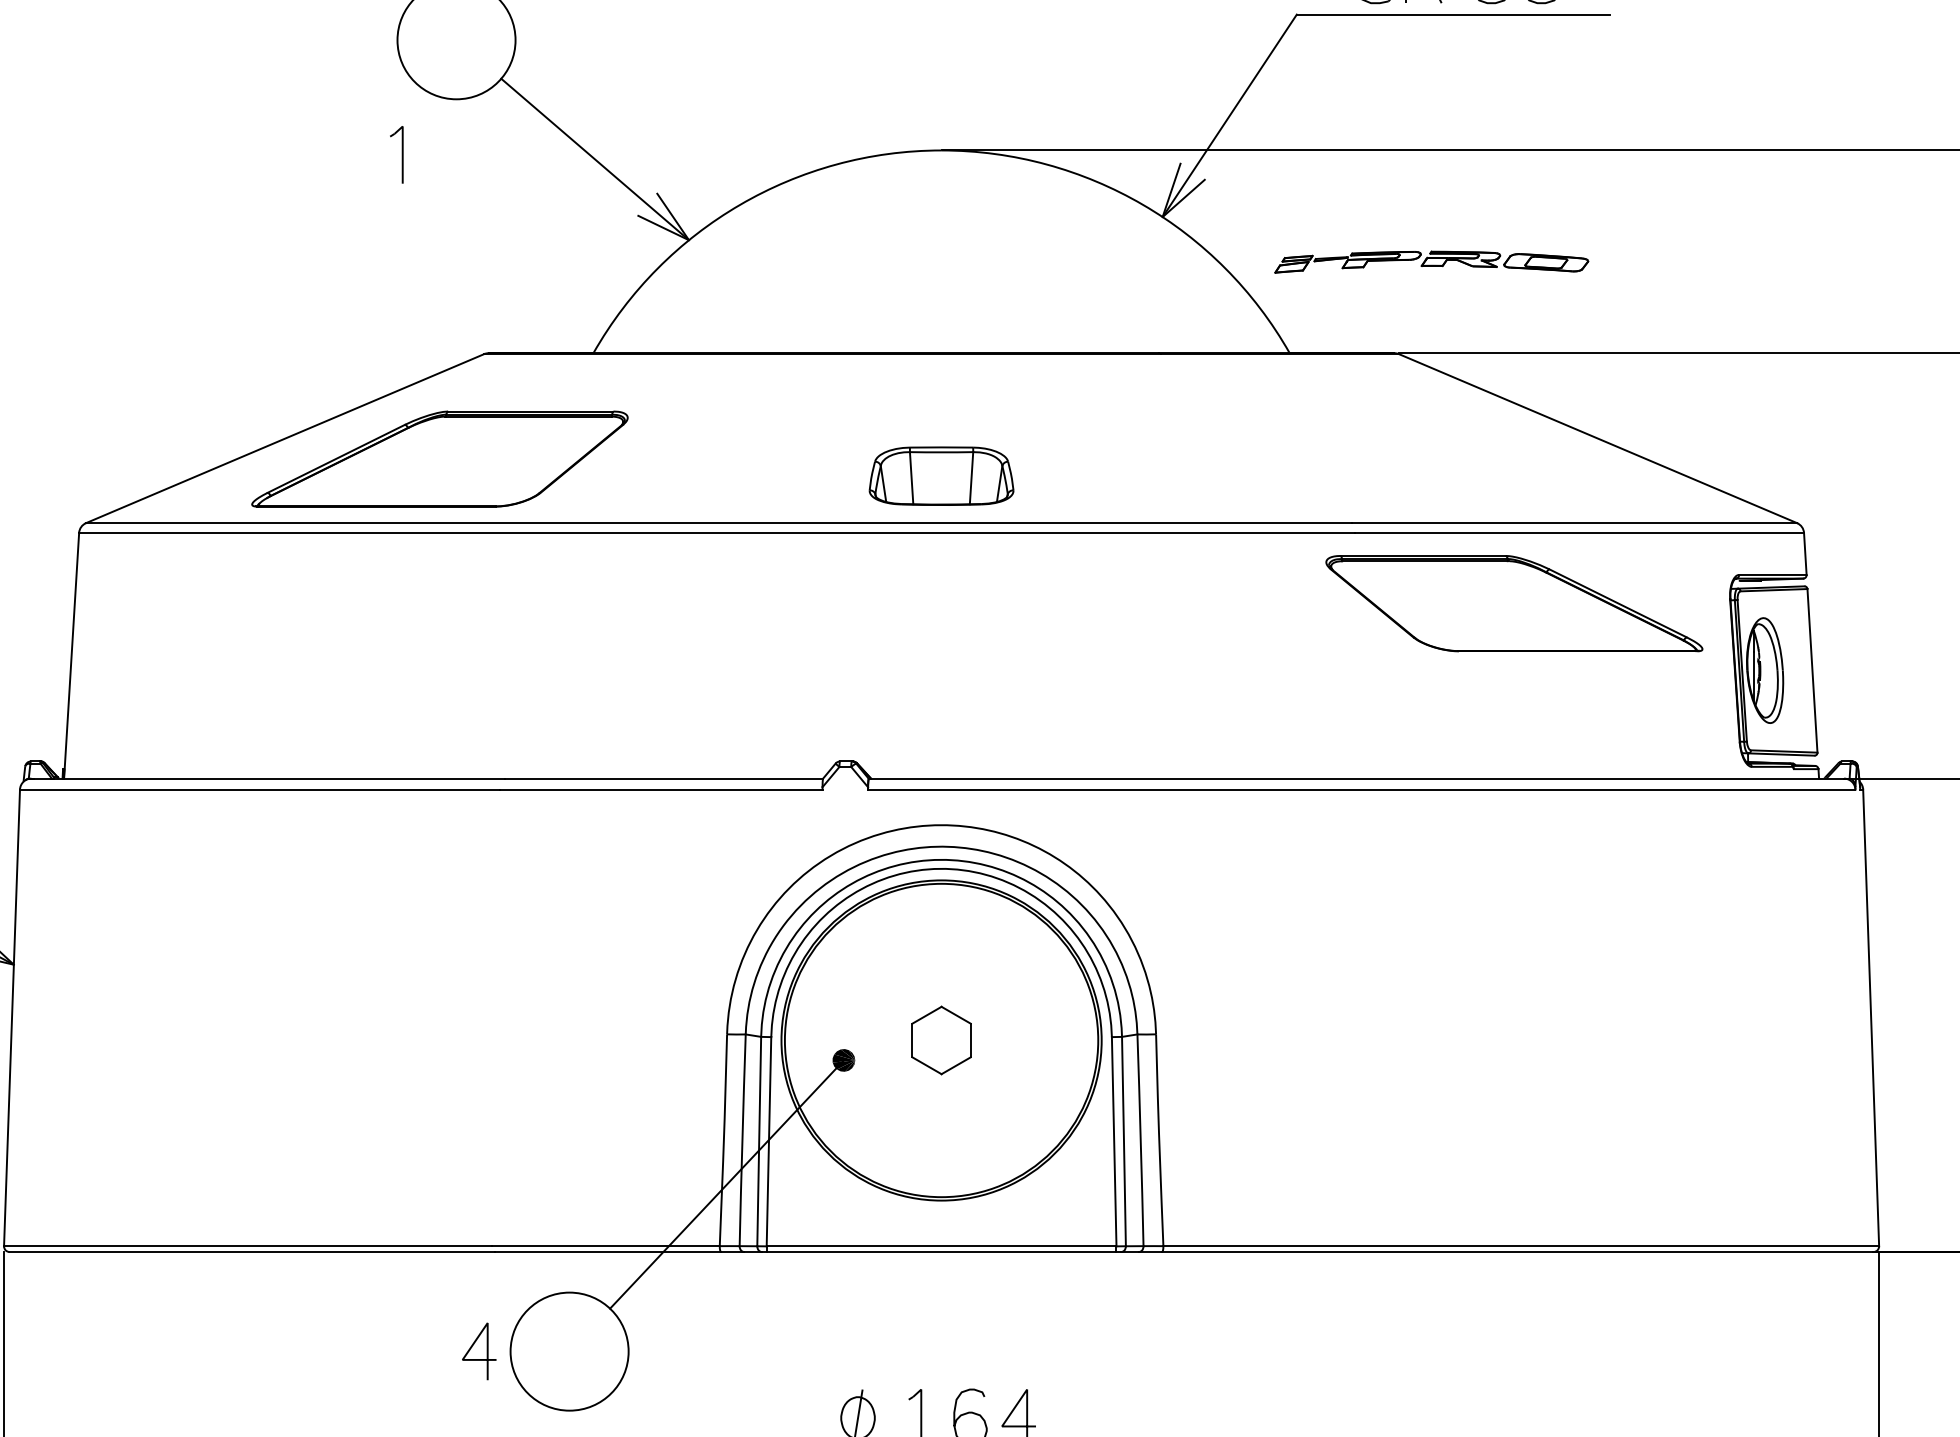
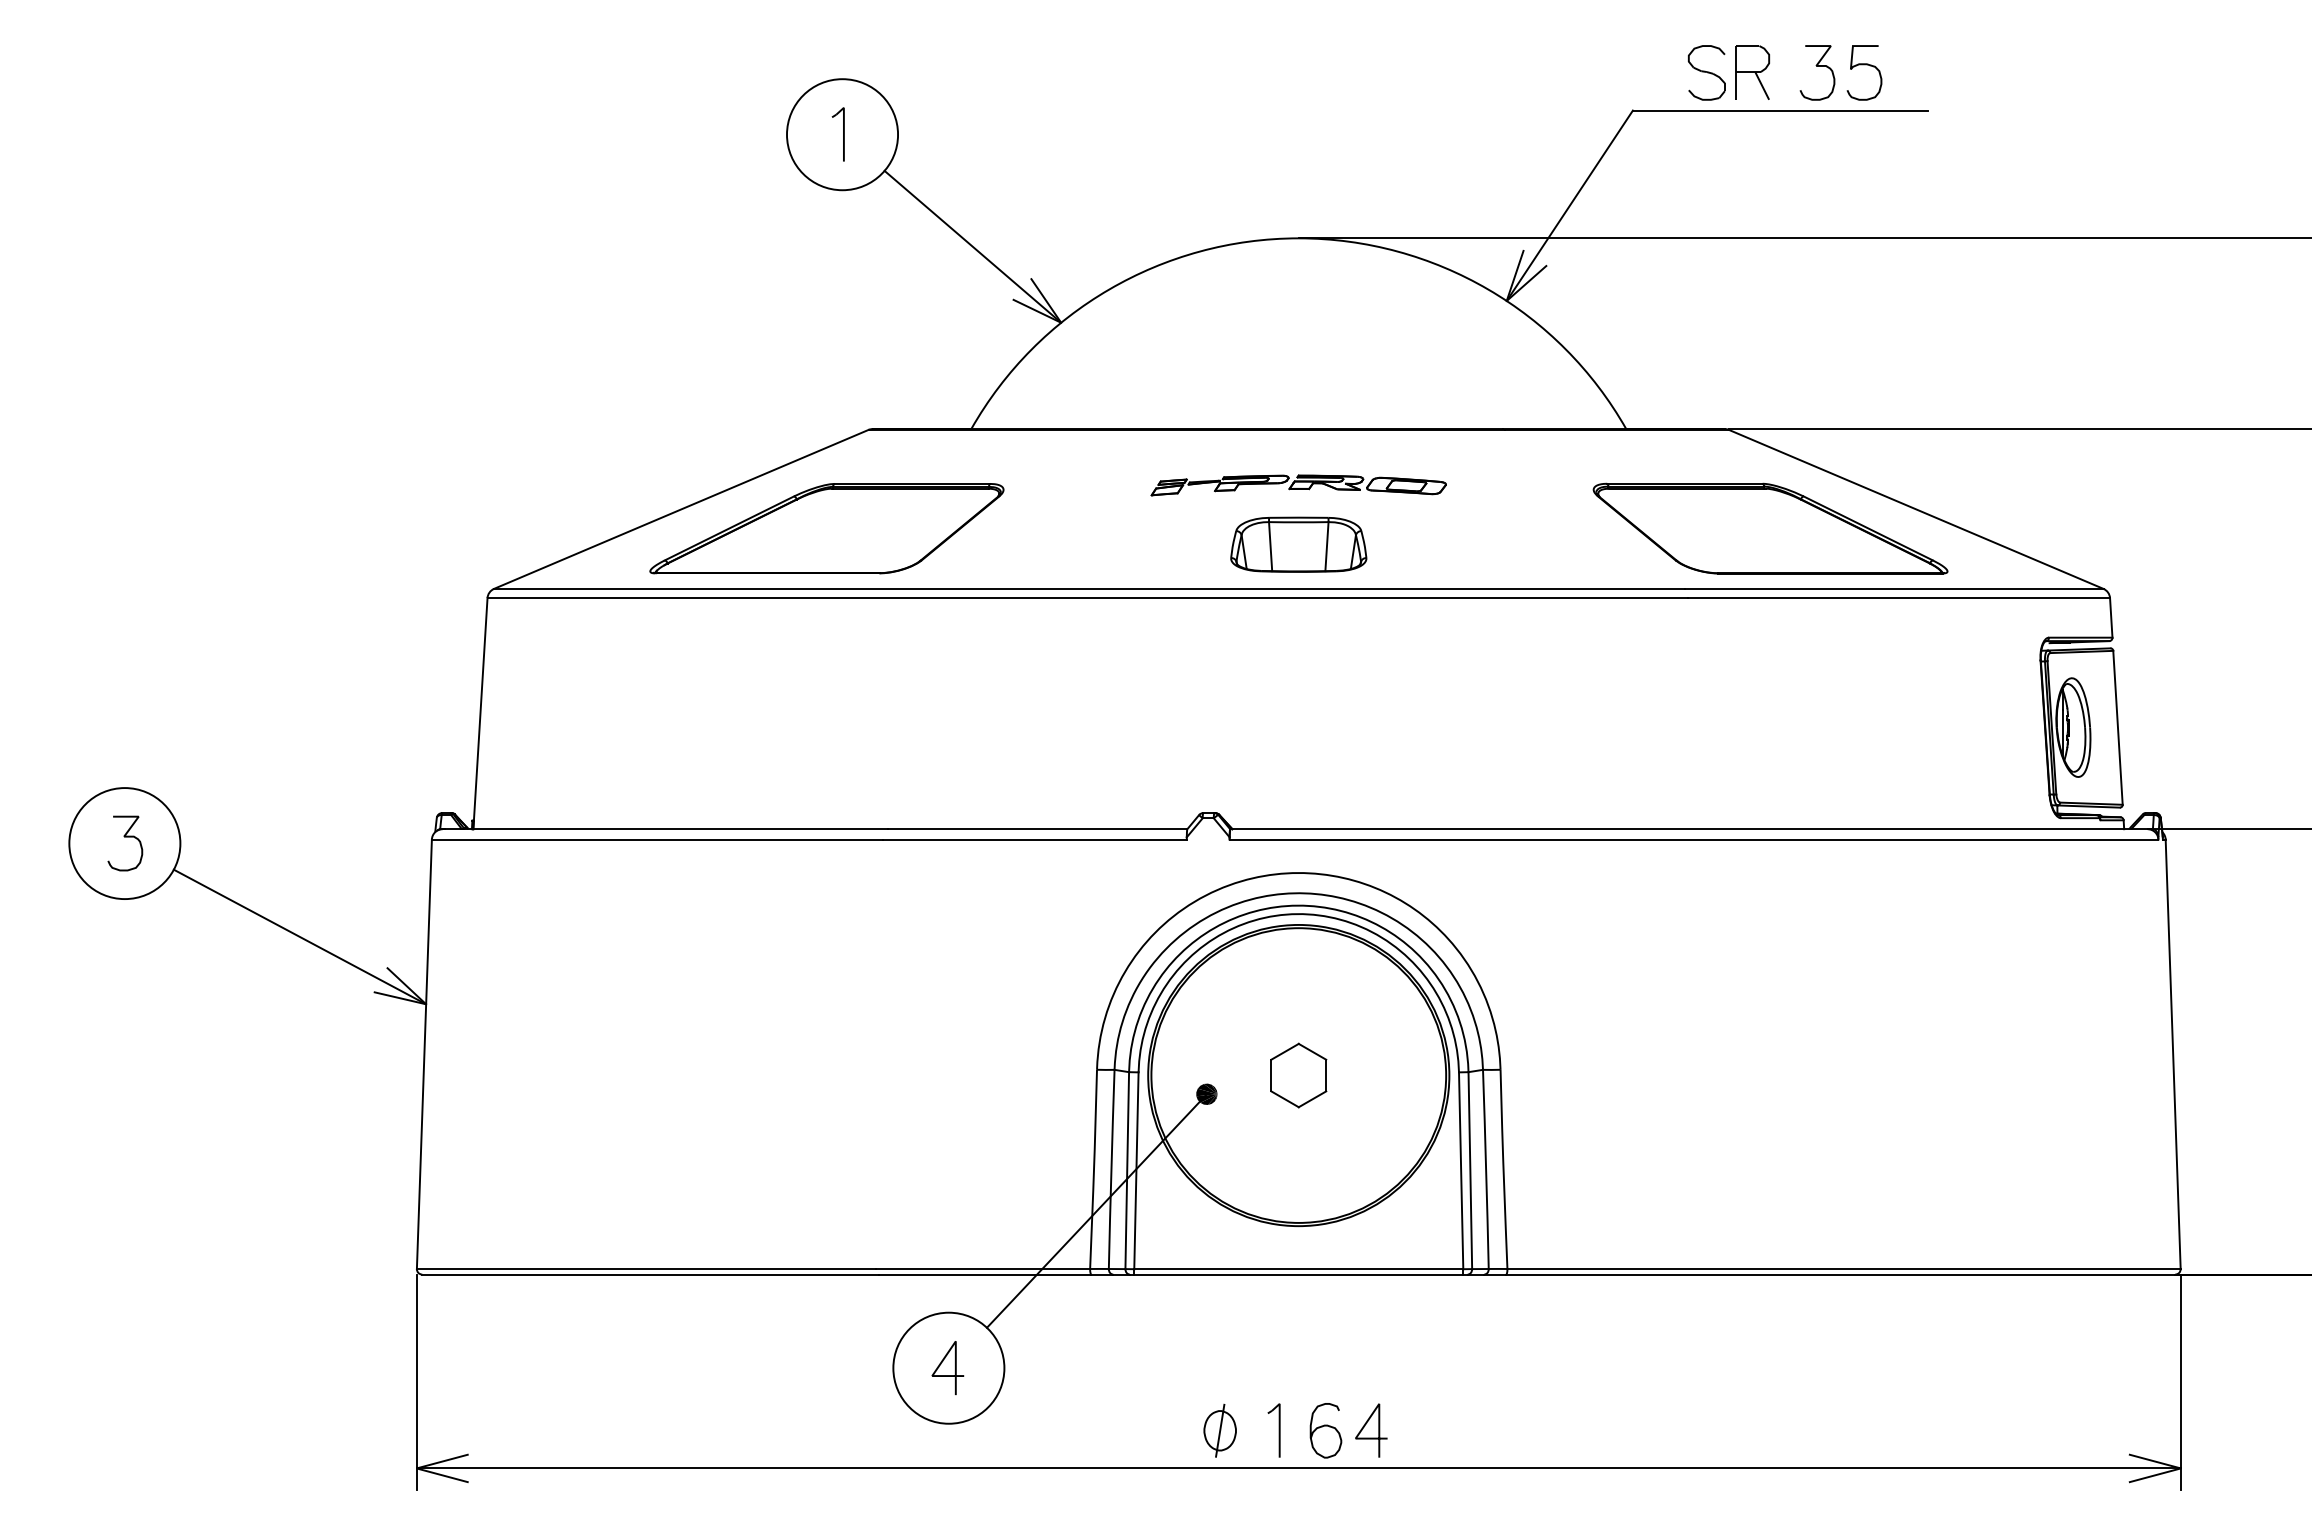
part: (395, 154) -> (837, 134), moved
part: (1431, 262) -> (1298, 485), moved
part: (1514, 603) -> (1770, 528), moved
line: (478, 1359) -> (947, 1375), moved

